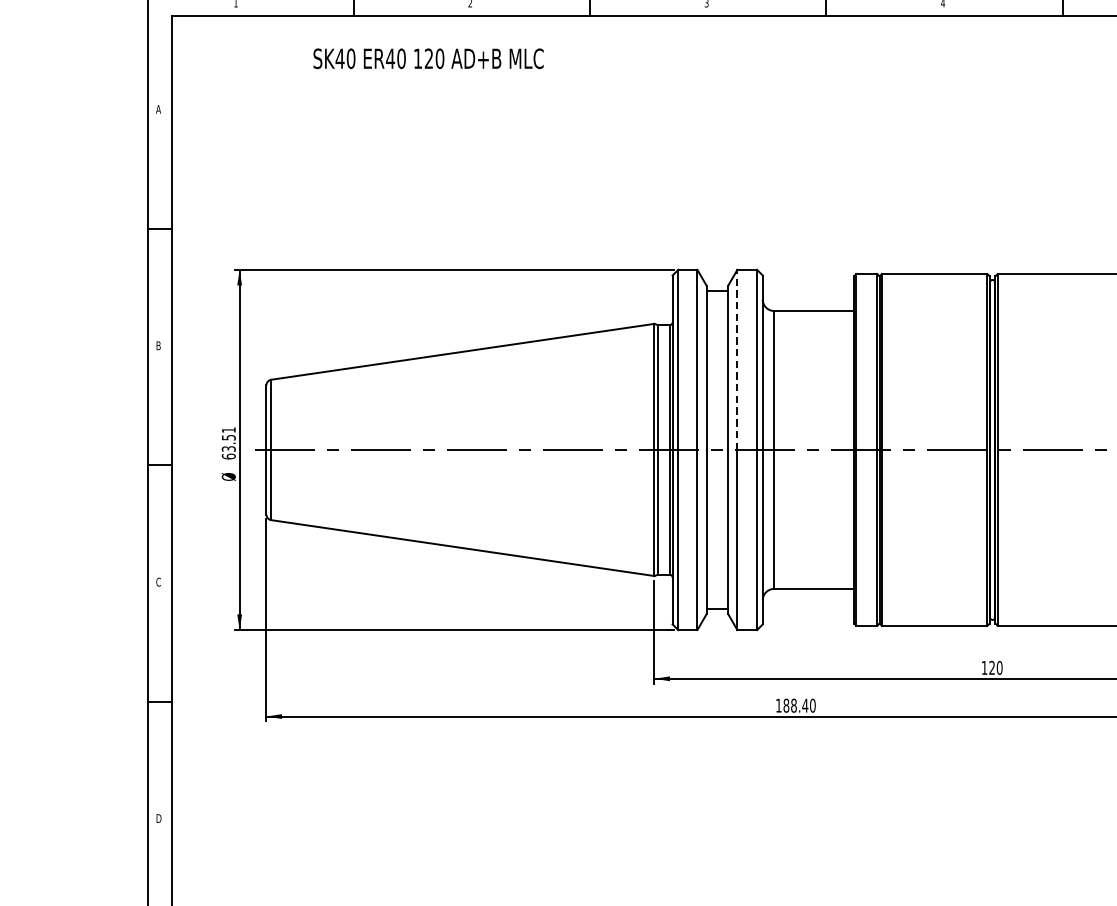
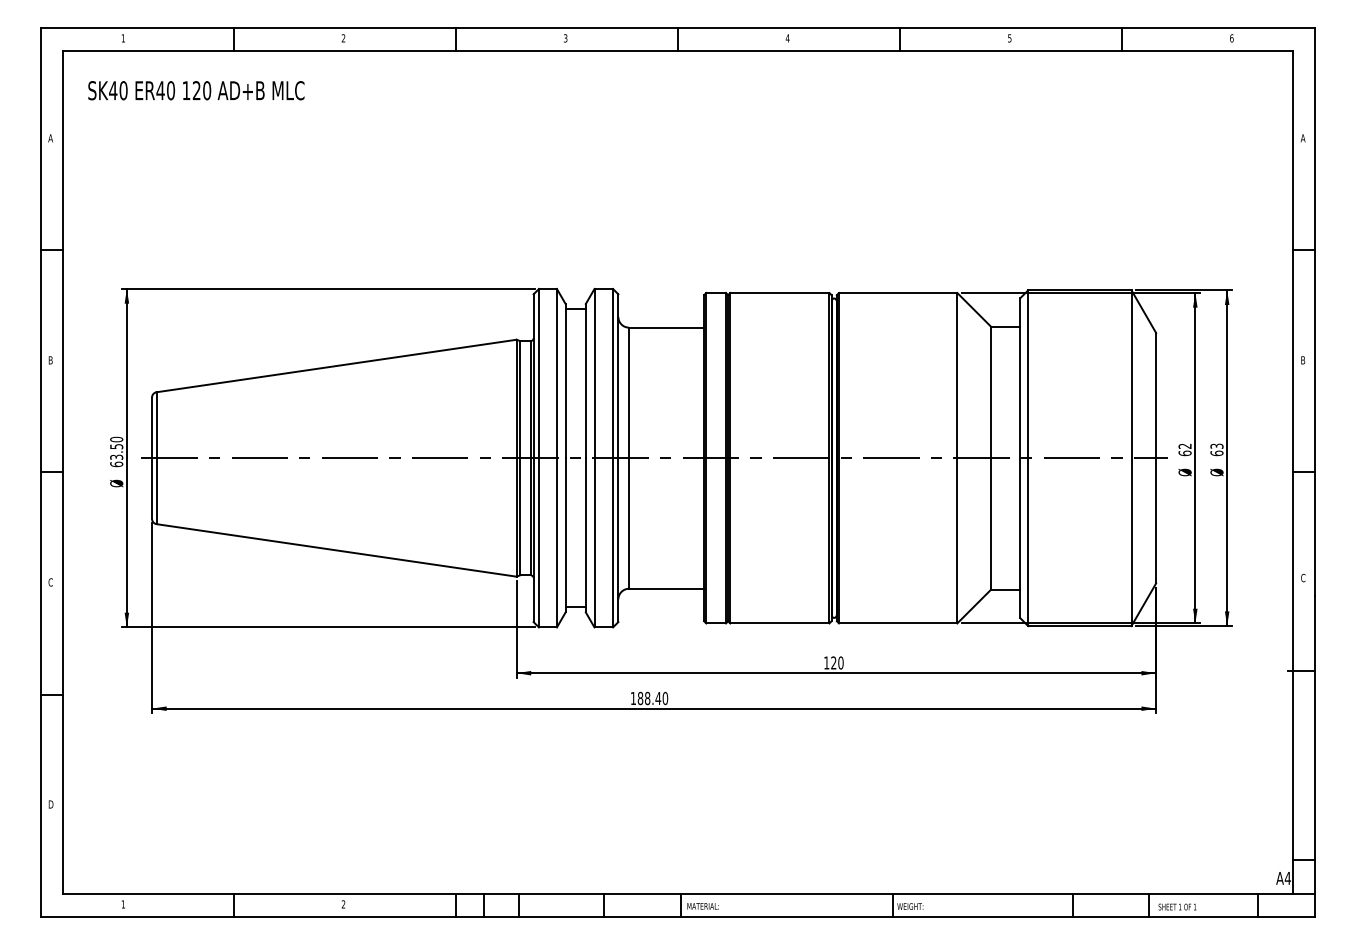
text: (428, 58) -> (196, 90), moved
line: (737, 359) -> (594, 373), dashed -> solid
text: (228, 430) -> (116, 439), 63.51 -> 63.50

